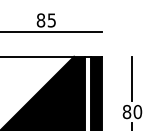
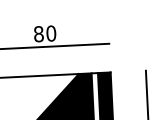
text: (51, 20) -> (50, 33), 85 -> 80

